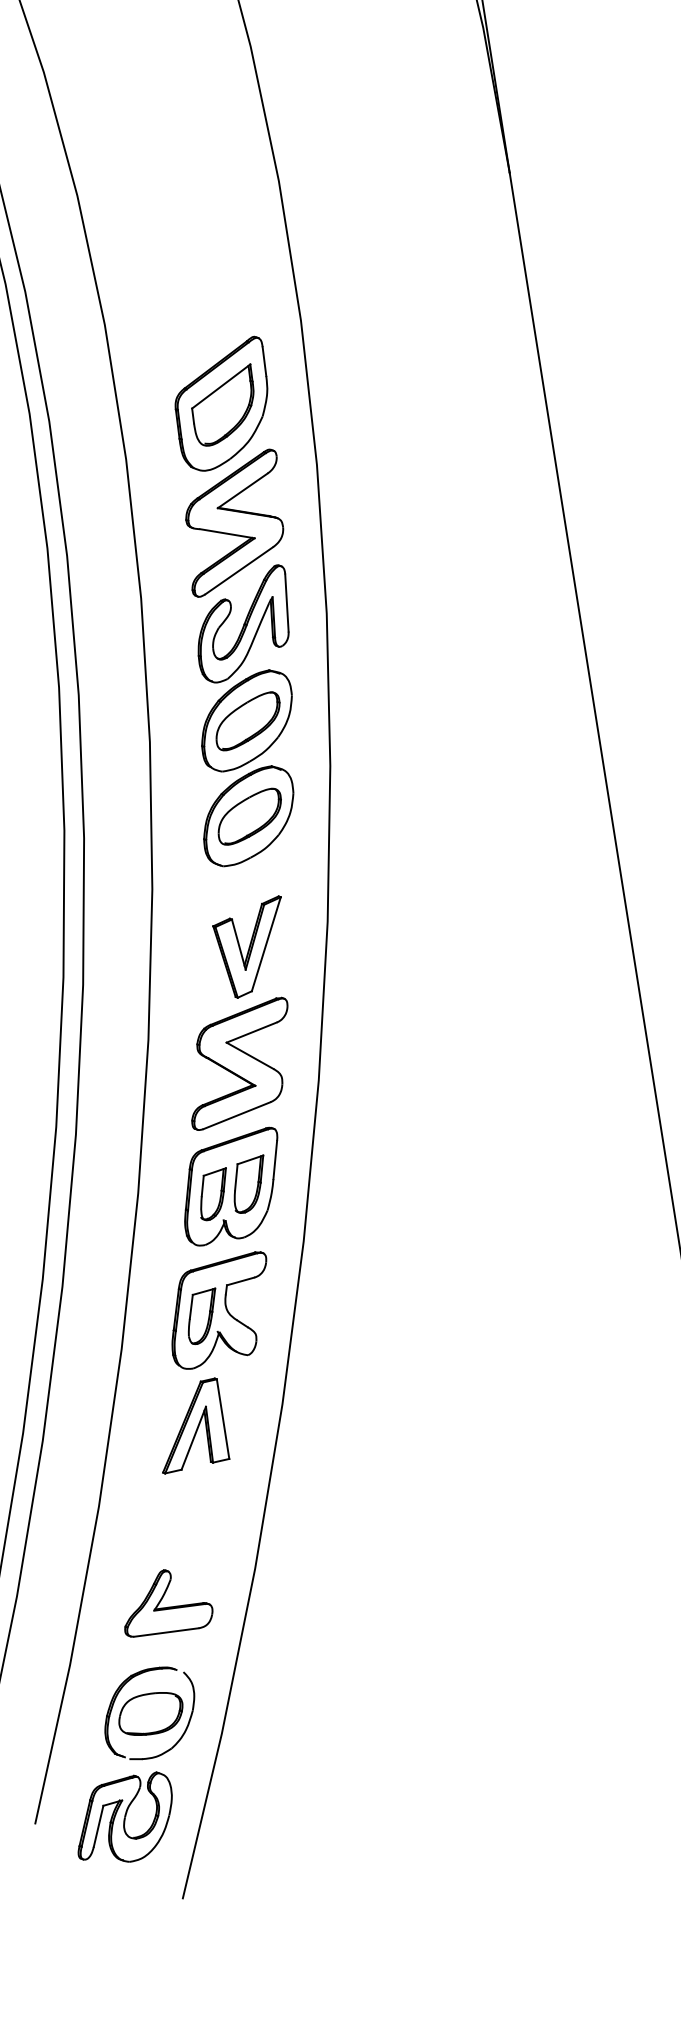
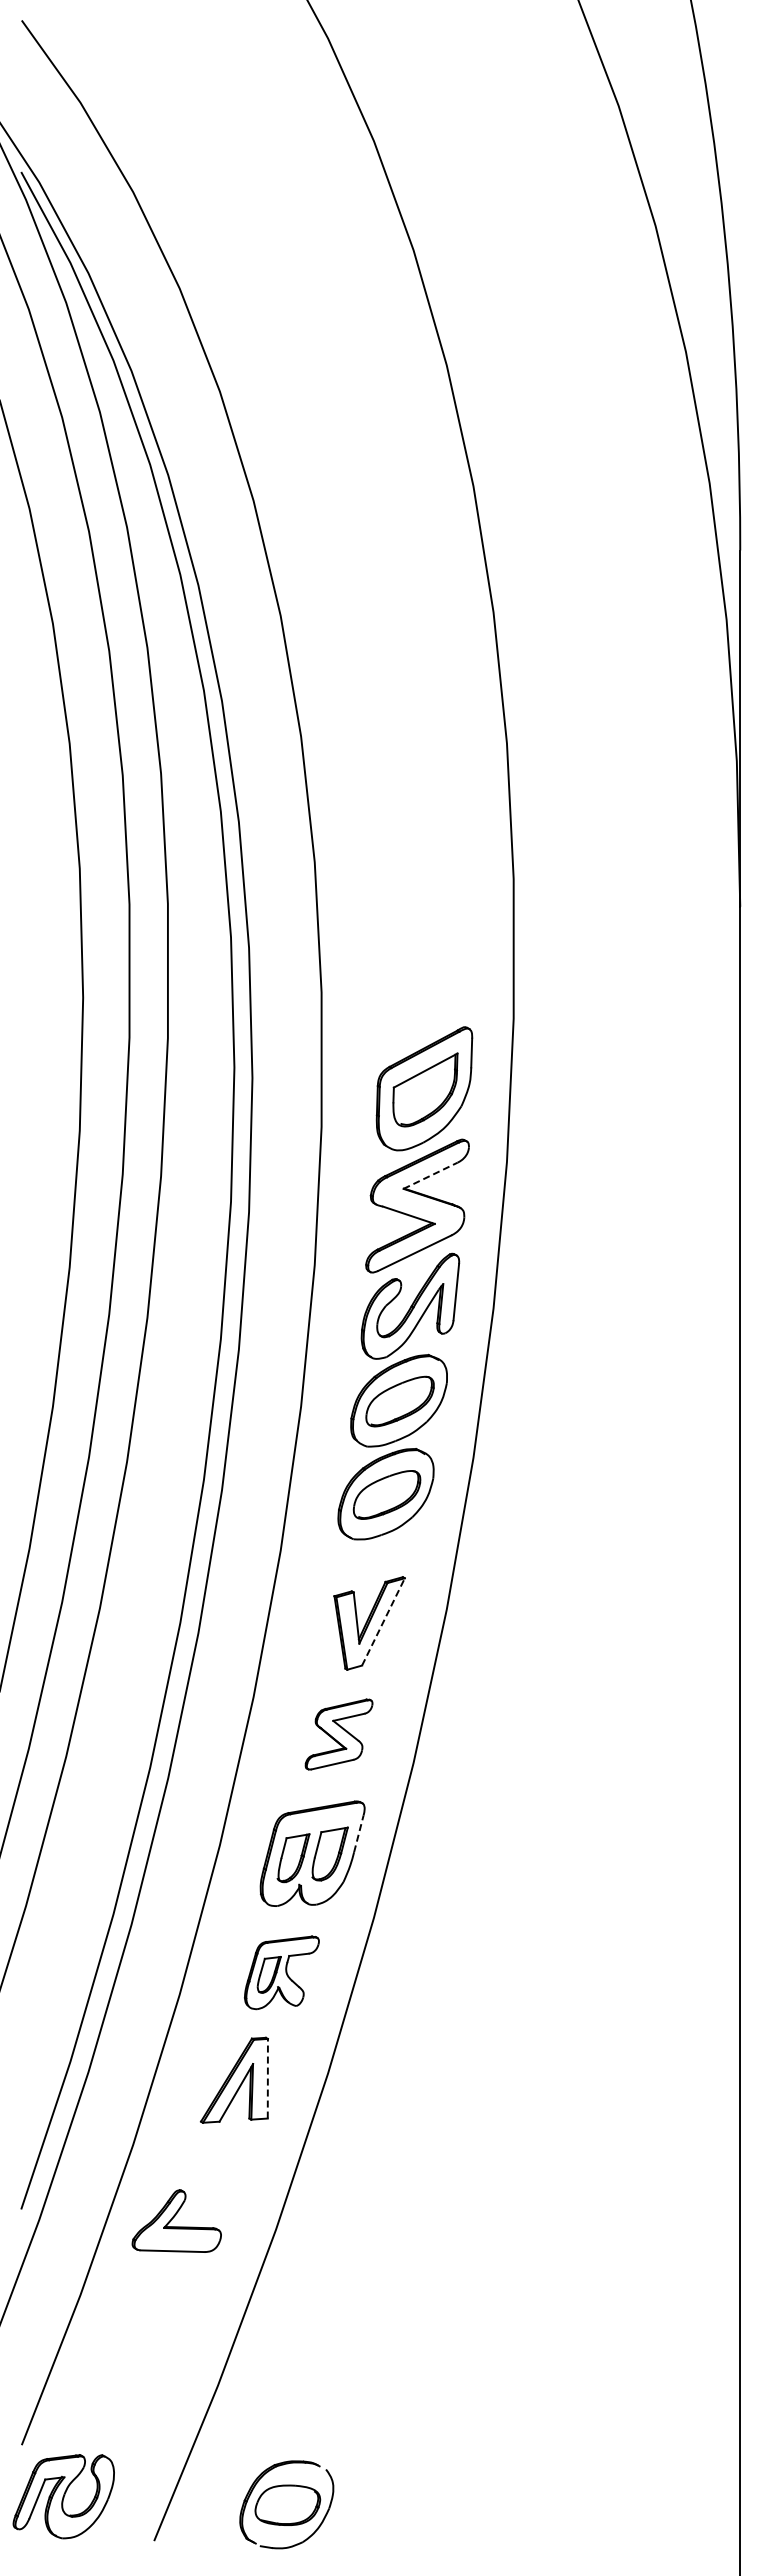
line: (243, 490) -> (431, 1175), solid -> dashed
line: (266, 943) -> (383, 1621), solid -> dashed
part: (239, 1063) -> (338, 1734), size x0.6
line: (274, 1159) -> (358, 1833), solid -> dashed
part: (219, 1310) -> (281, 1972), size x0.7
line: (222, 1418) -> (267, 2078), solid -> dashed
part: (165, 1601) -> (176, 2220), moved
part: (149, 1713) -> (286, 2504), moved
part: (124, 1819) -> (63, 2496), moved

